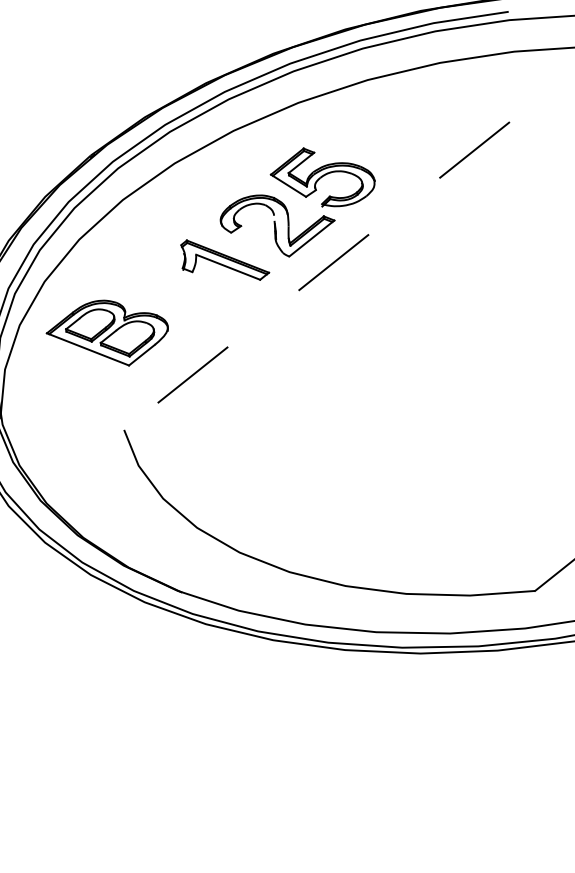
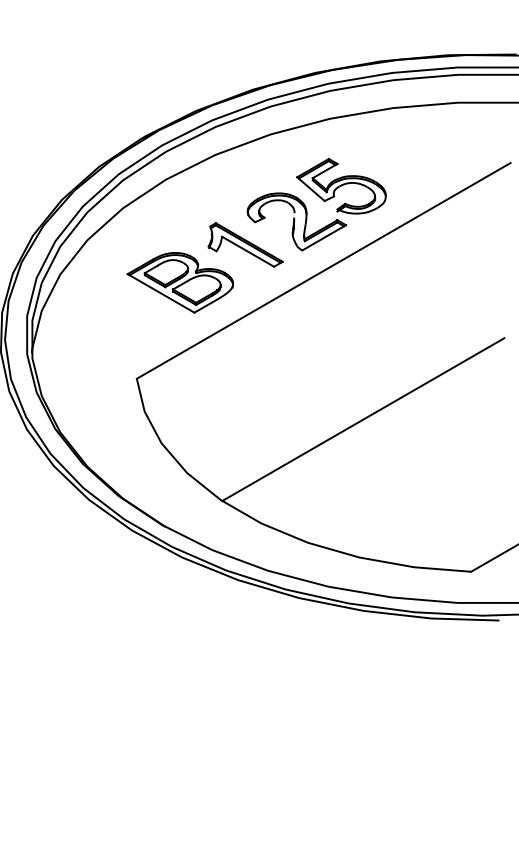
line: (316, 275) -> (323, 270), dashed -> solid
part: (106, 333) -> (179, 282), moved
line: (387, 437) -> (363, 419), added

